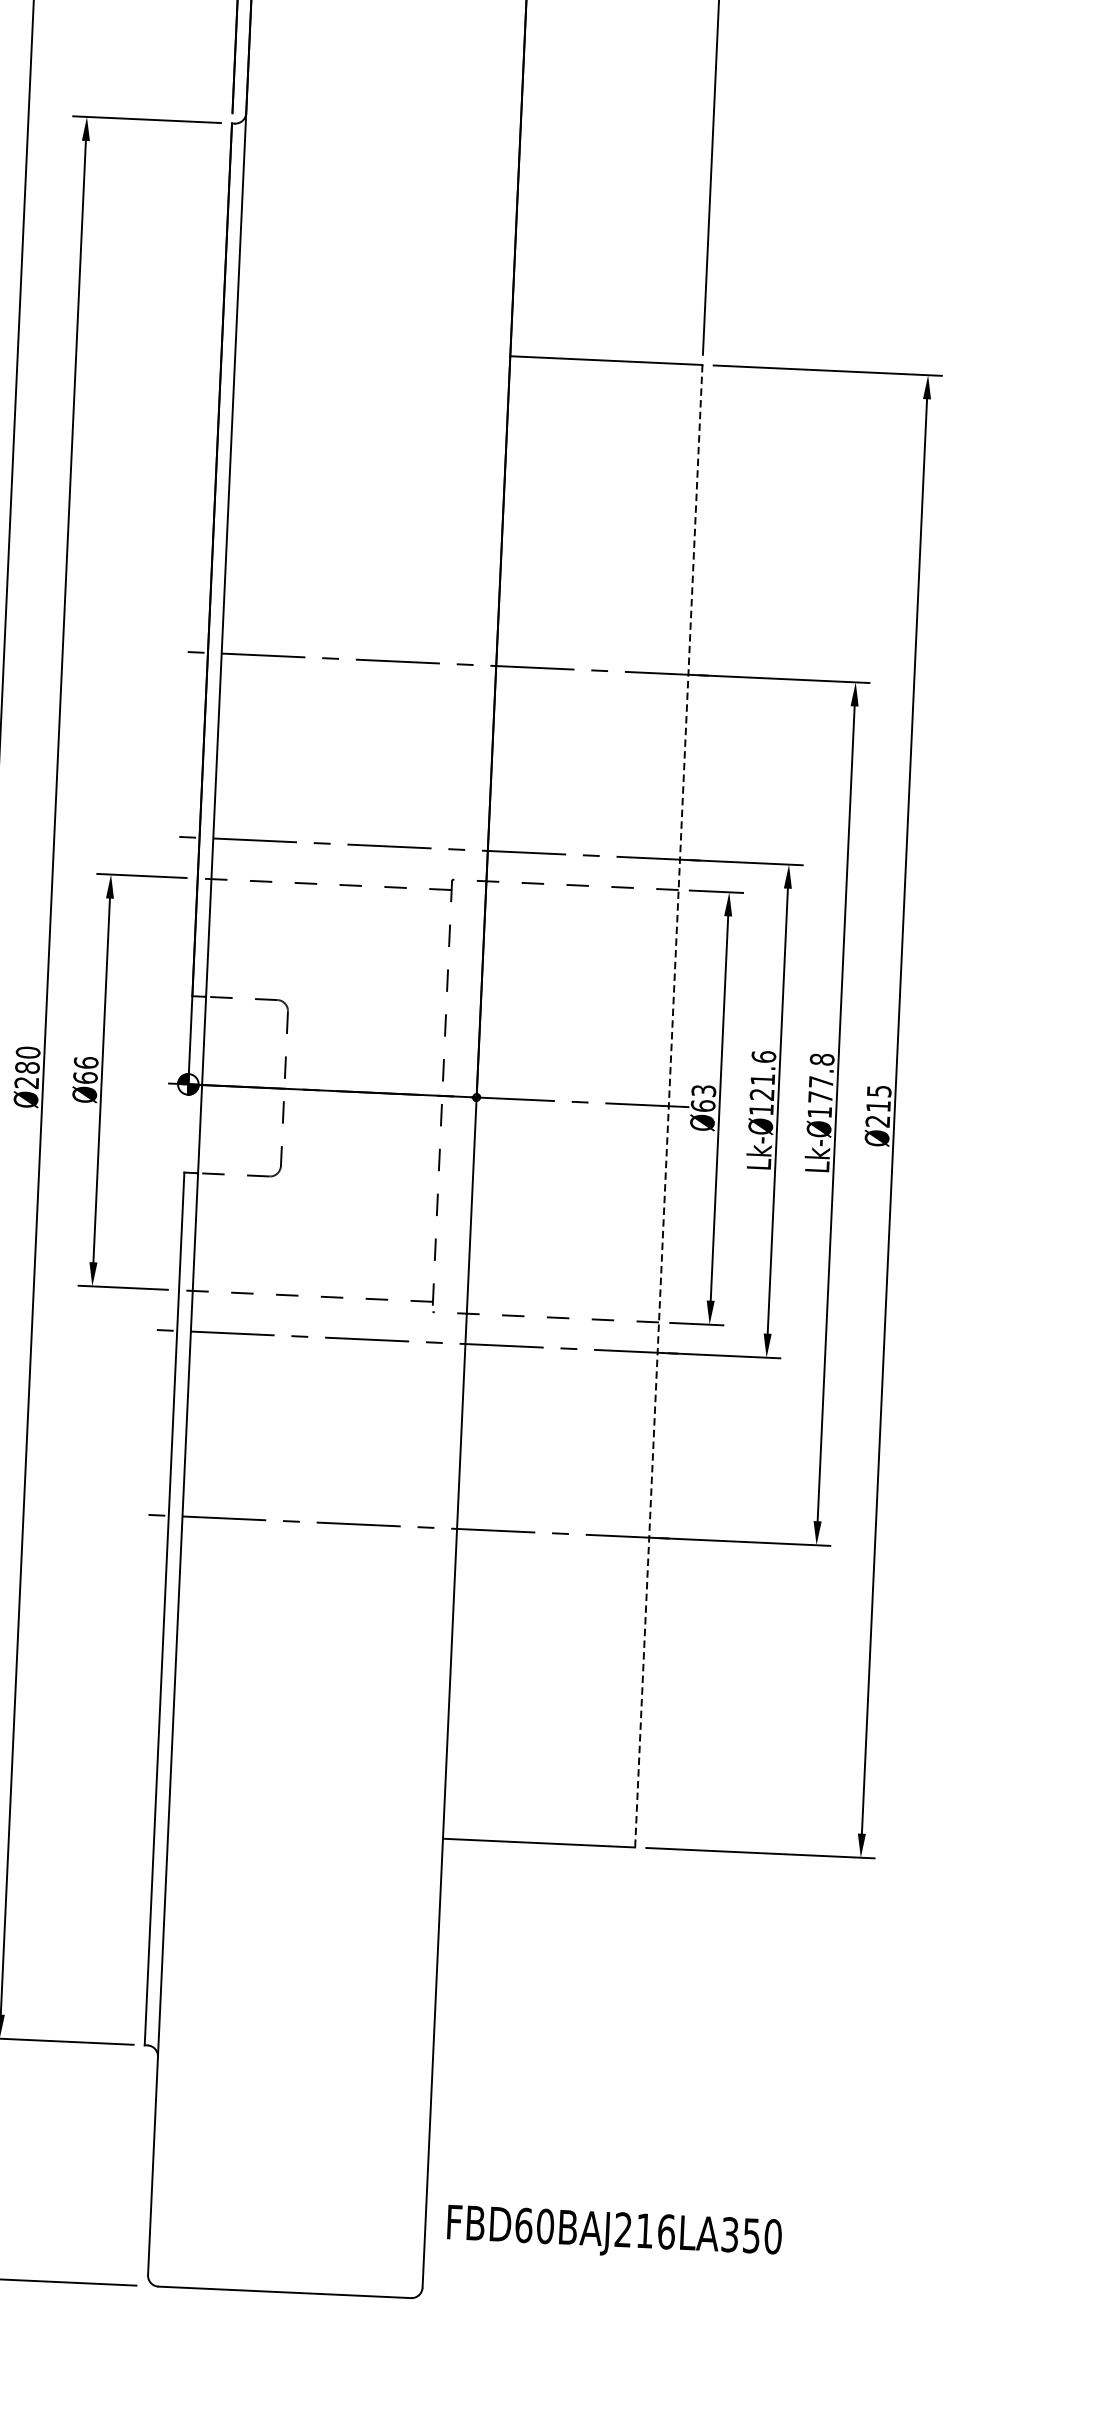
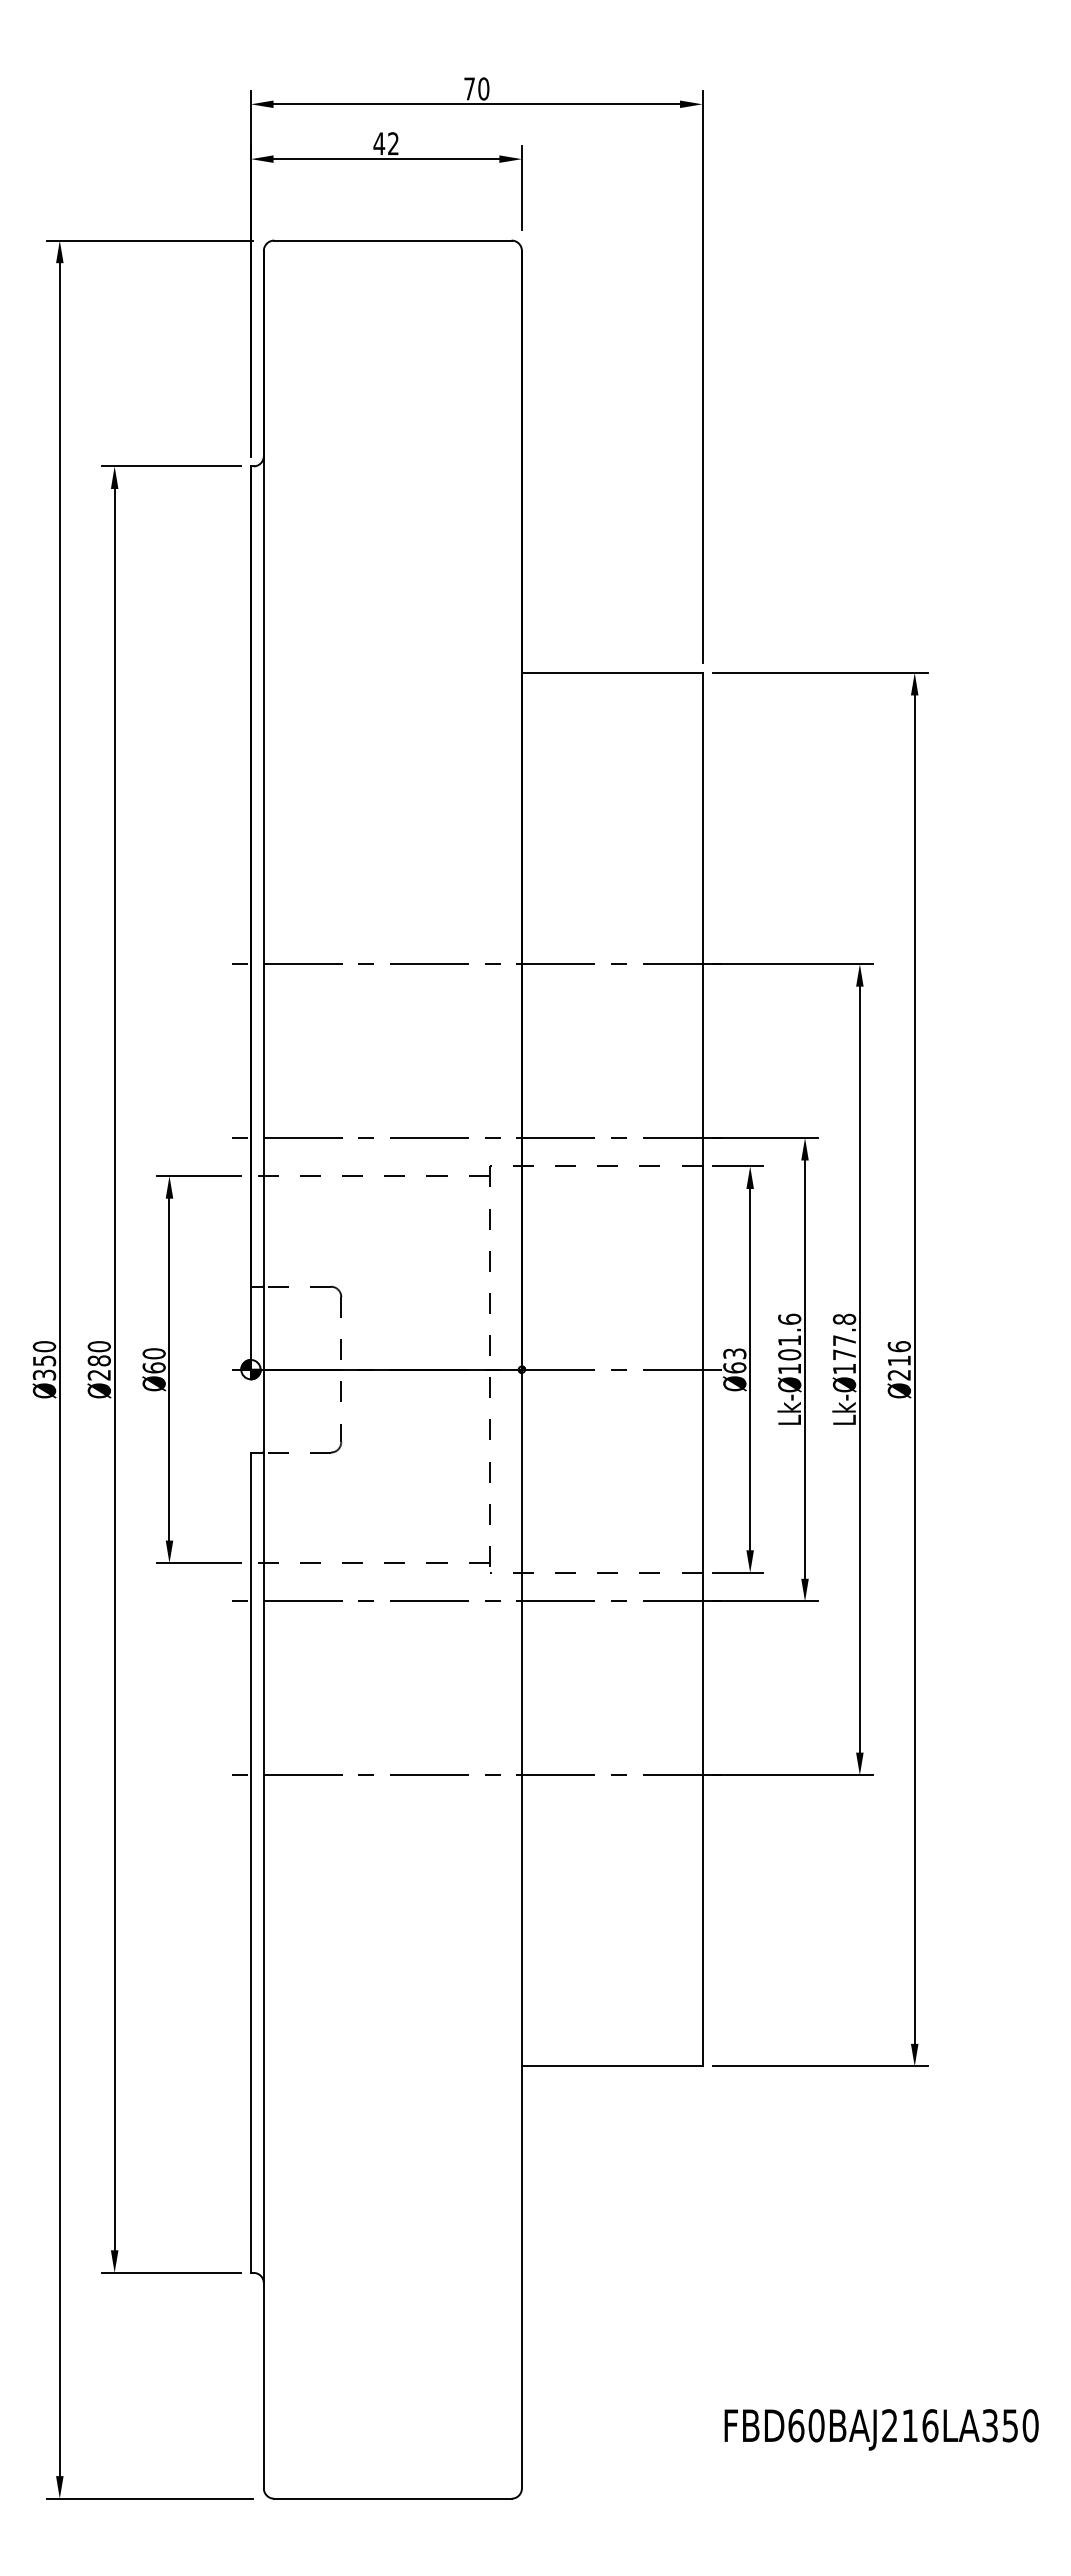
text: (85, 1062) -> (153, 1353), Ø66 -> Ø60
text: (878, 1091) -> (898, 1346), Ø215 -> Ø216
text: (762, 1094) -> (789, 1354), Lk-Ø121.6 -> Lk-Ø101.6
line: (668, 1106) -> (702, 1369), dashed -> solid
text: (614, 2233) -> (881, 2429), moved

